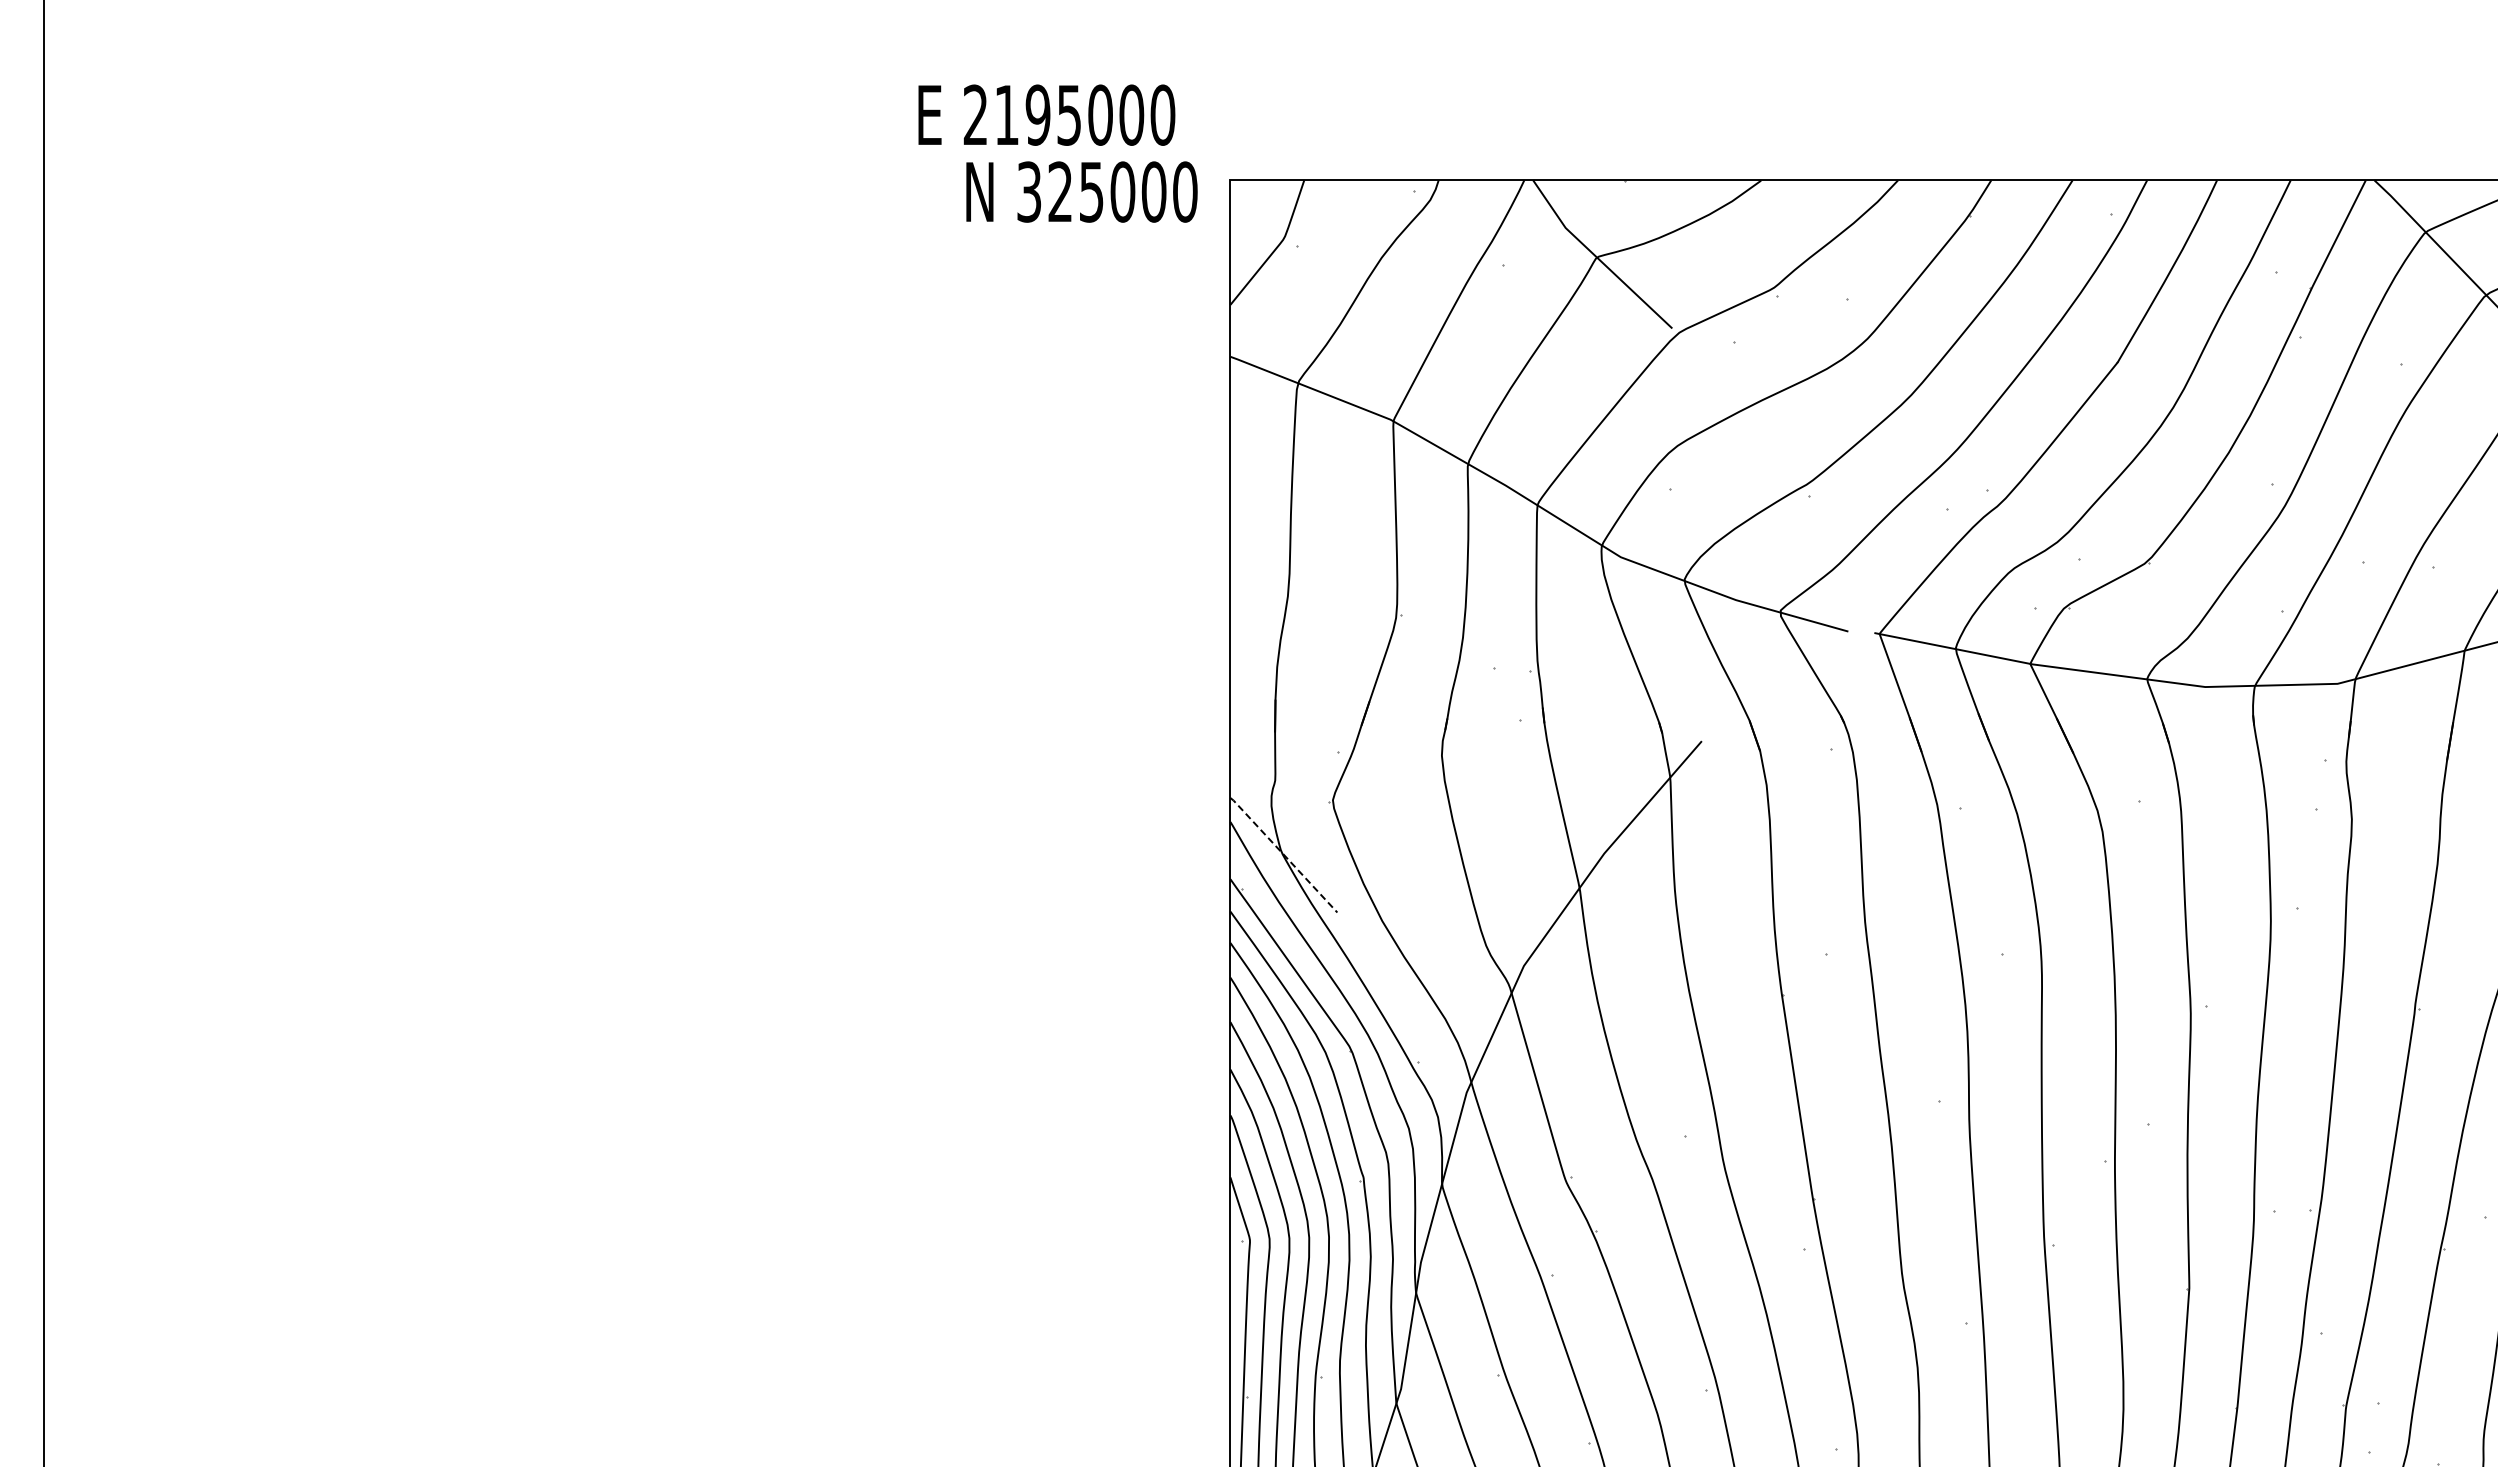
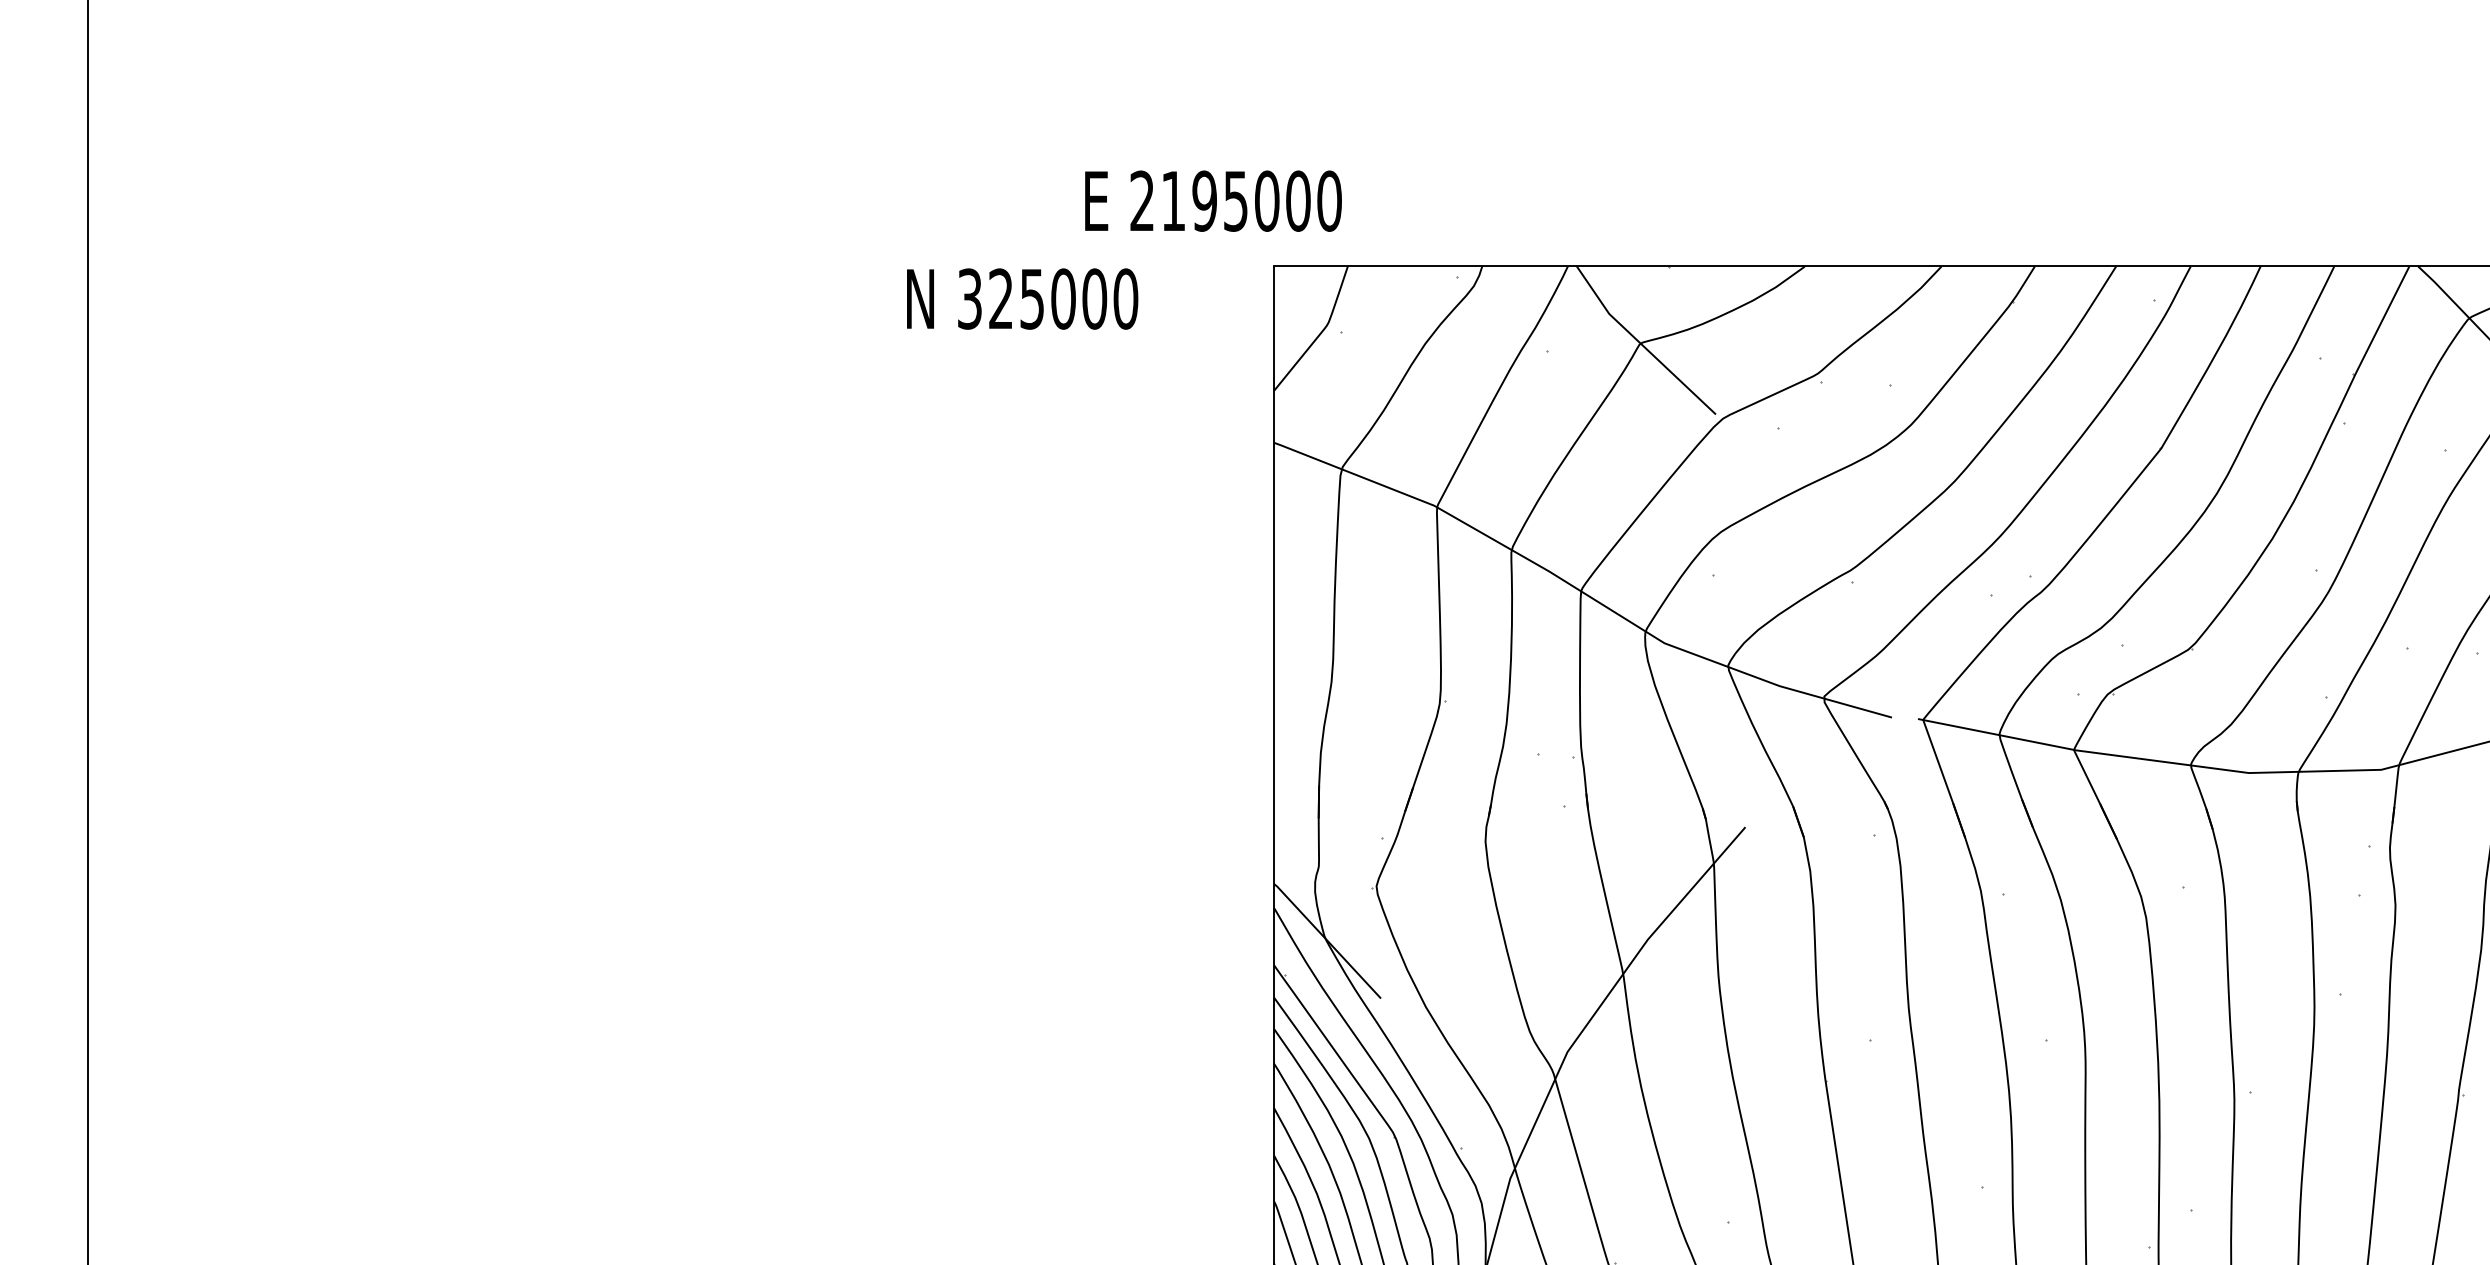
text: (1046, 114) -> (1213, 200), moved
text: (1081, 191) -> (1022, 298), moved
line: (1283, 854) -> (1327, 940), dashed -> solid

